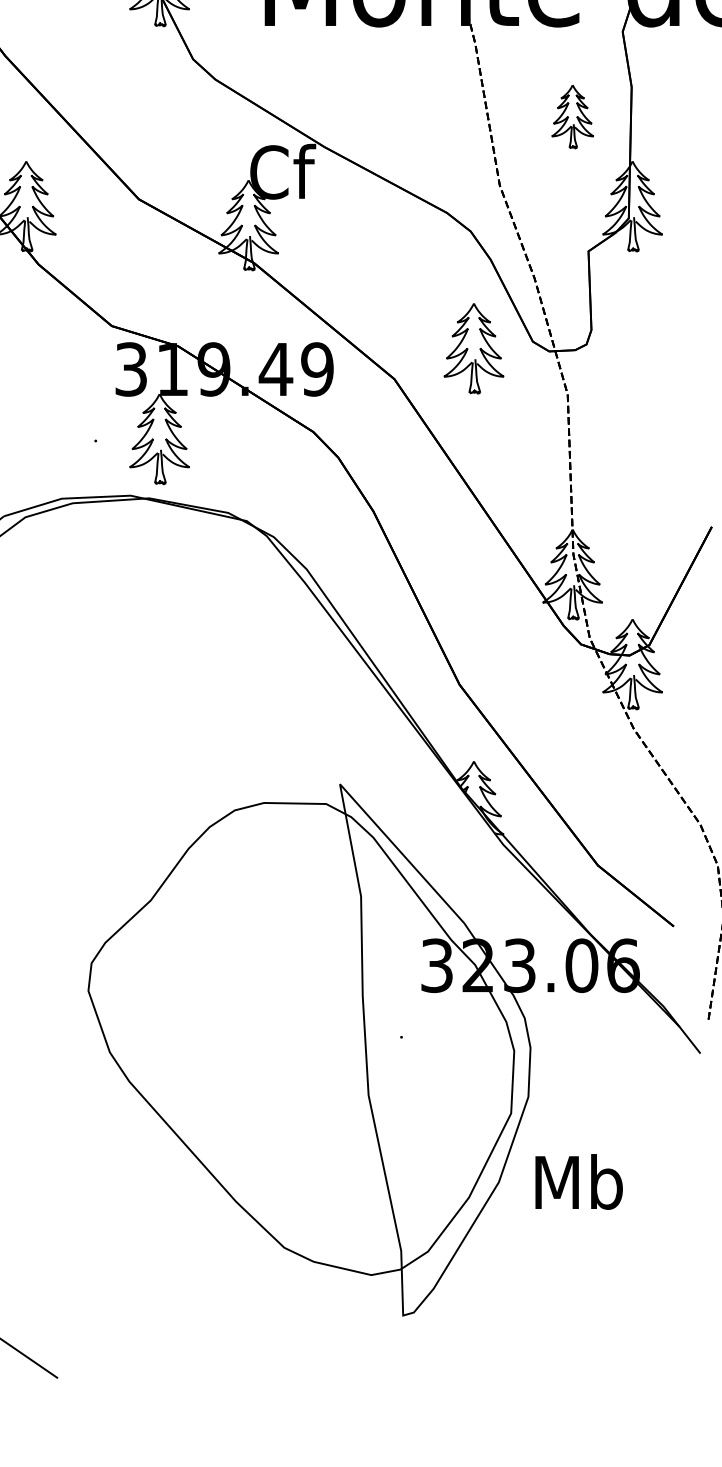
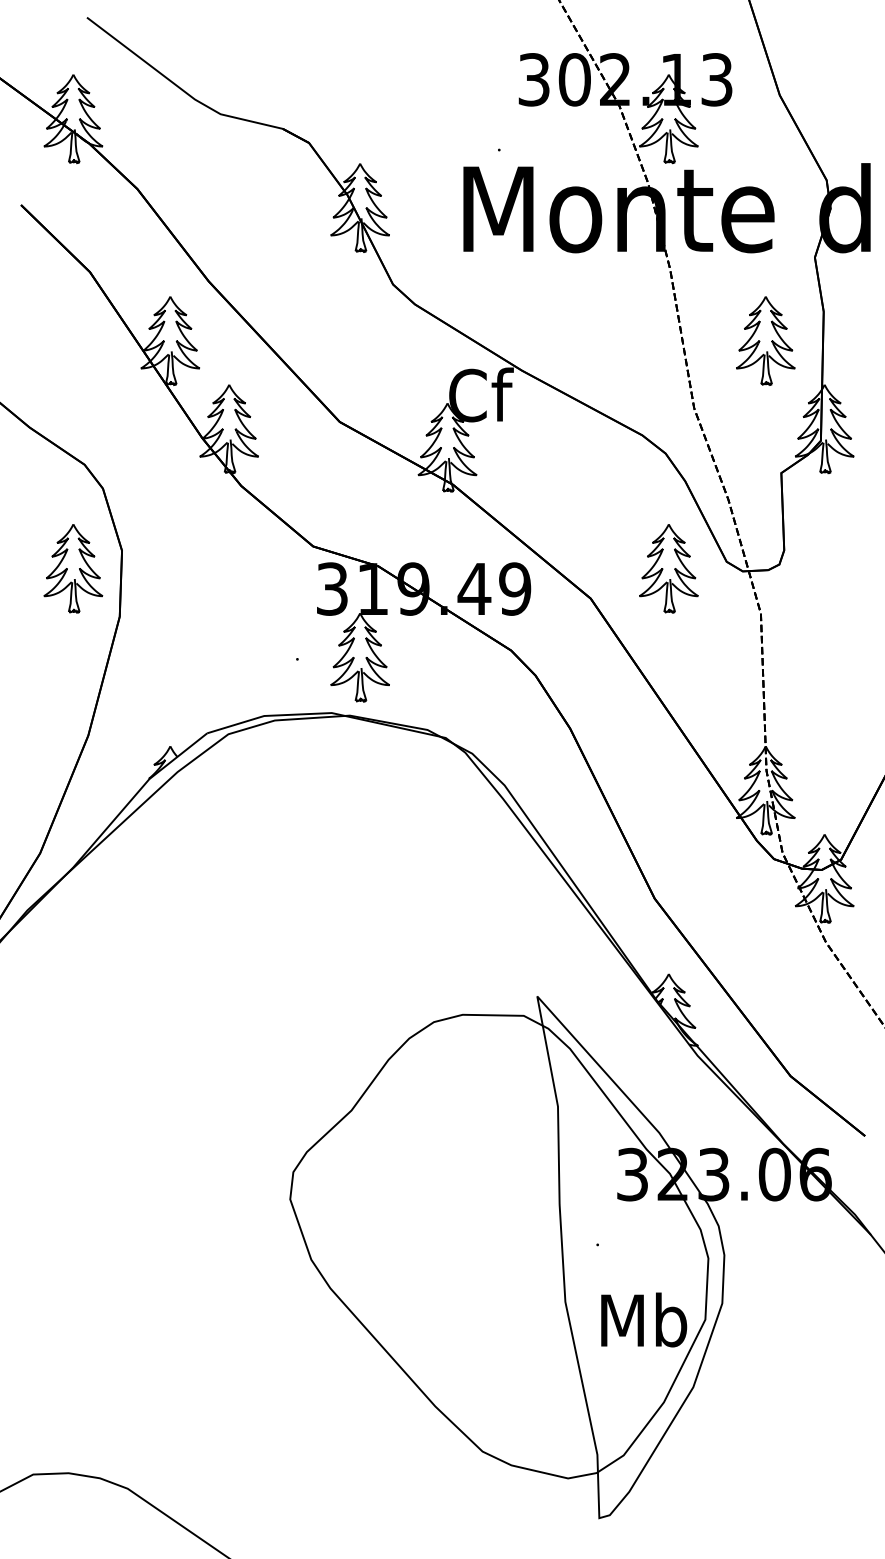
part: (572, 116) -> (765, 340), size x1.43
text: (579, 1181) -> (644, 1319), moved

